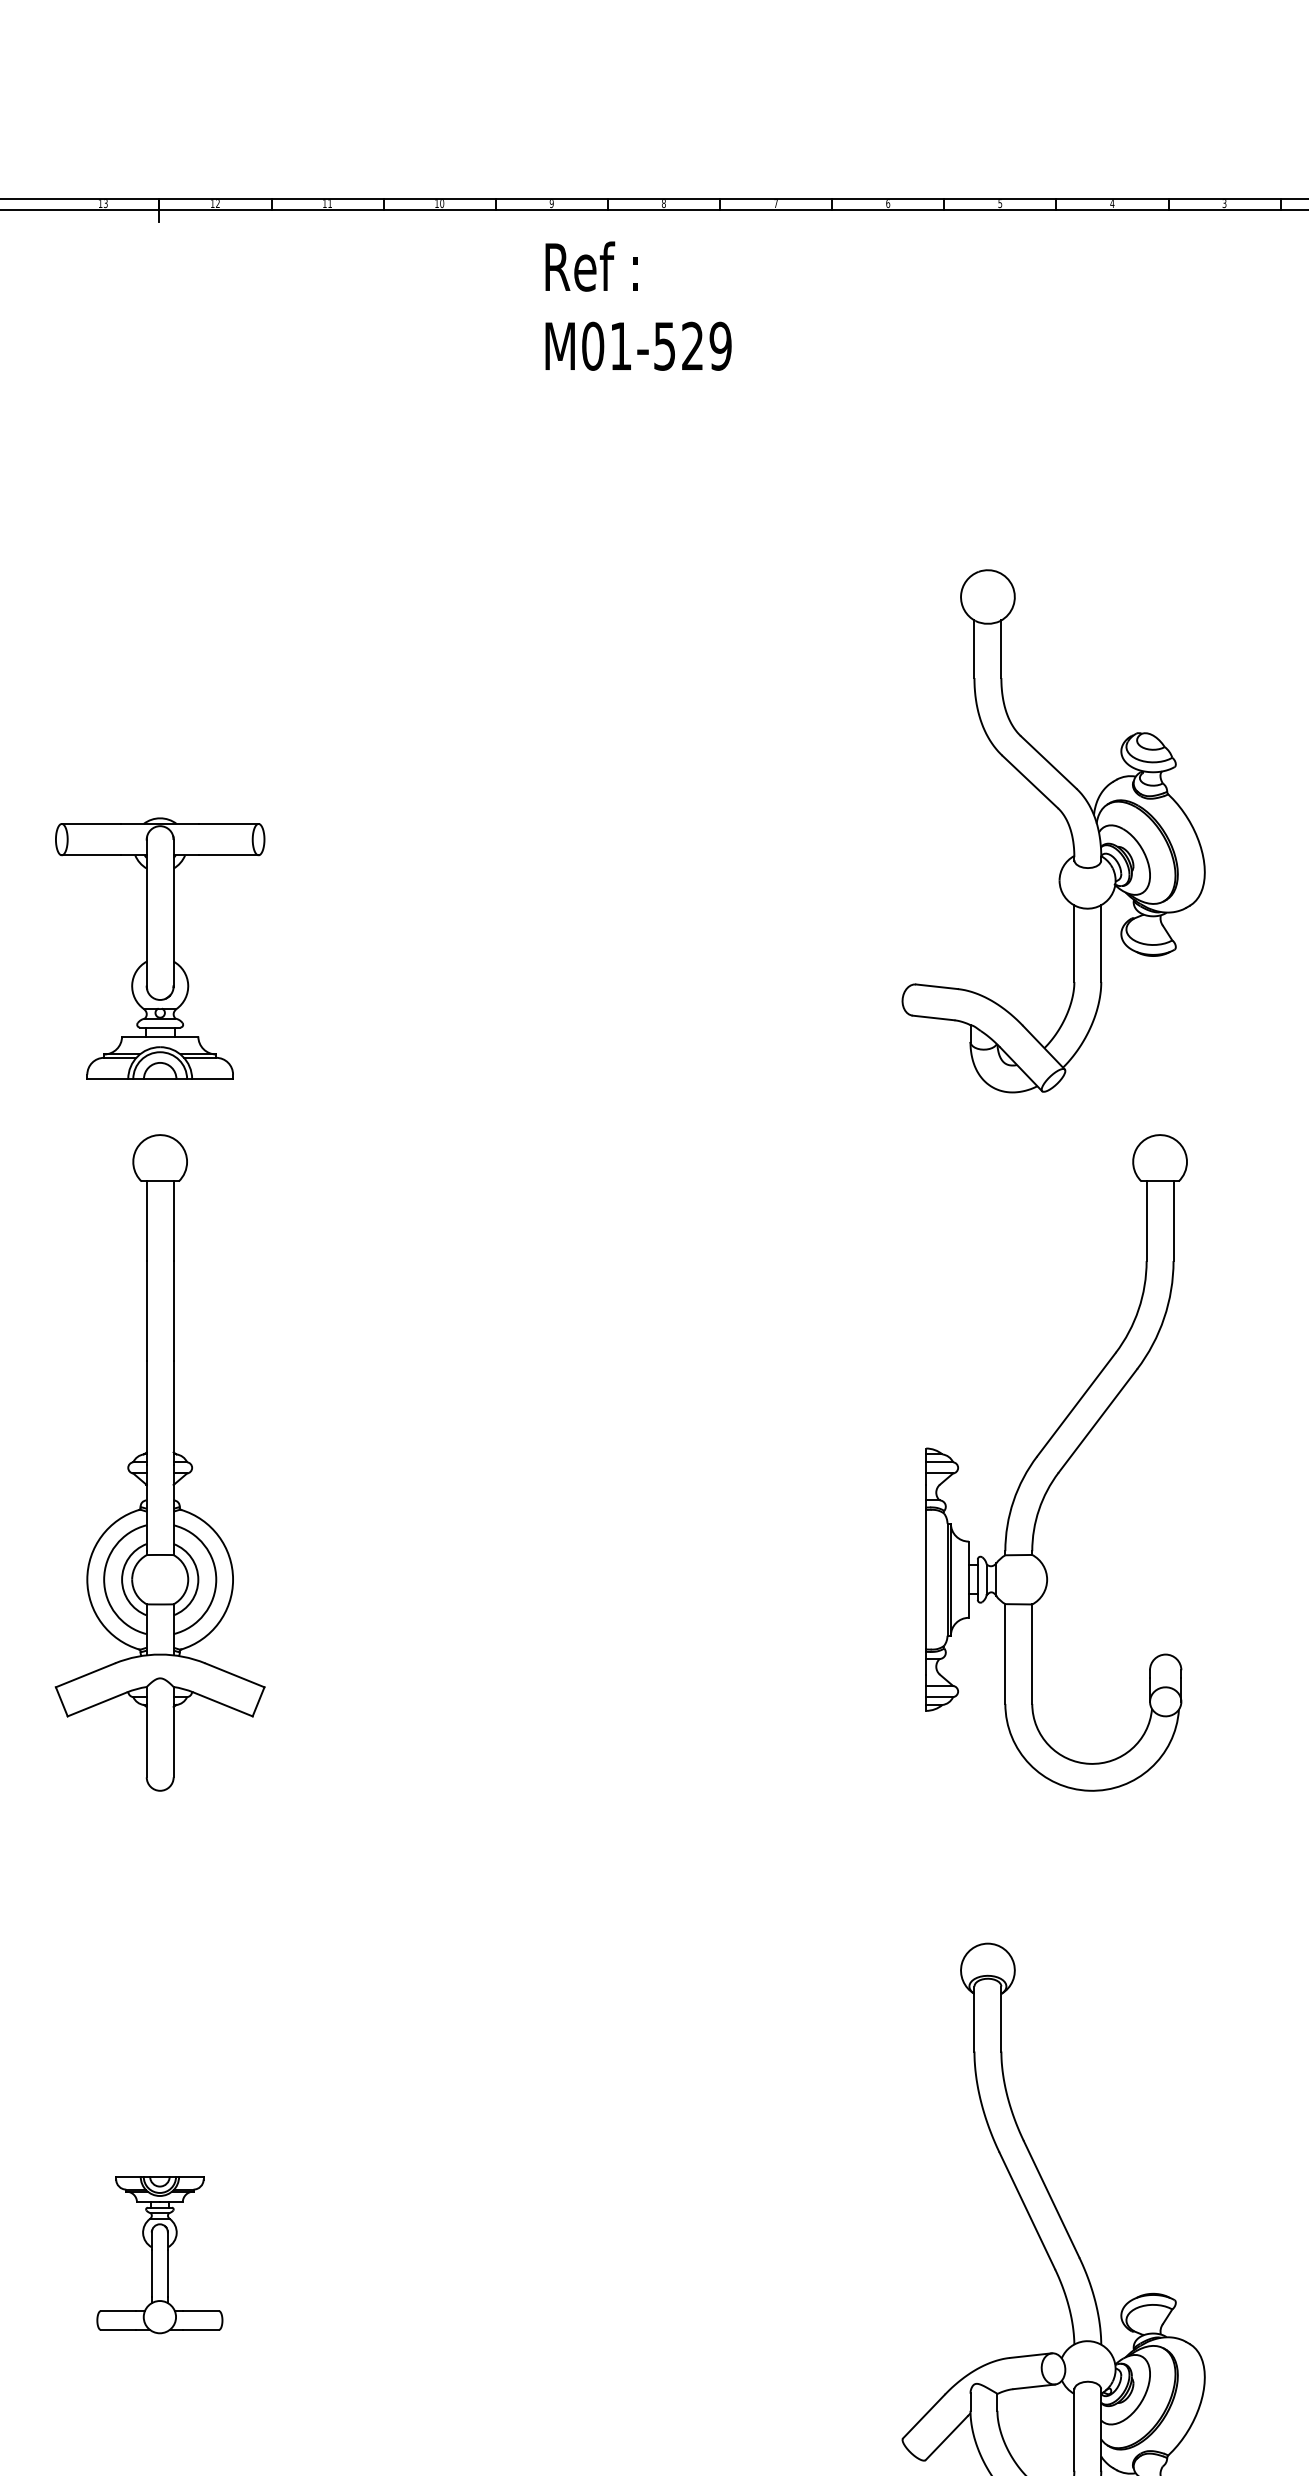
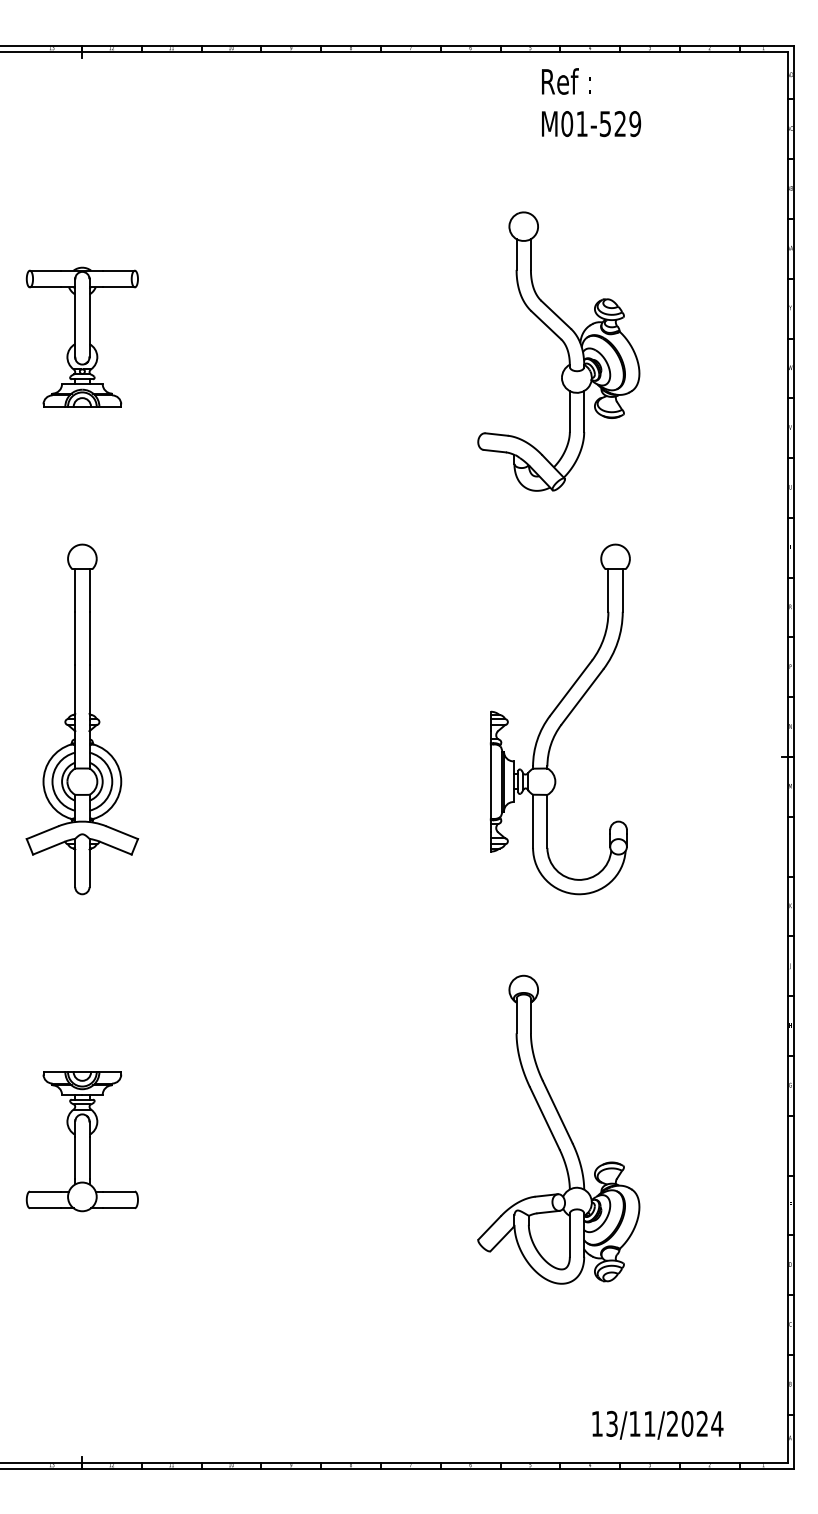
text: (638, 305) -> (591, 102), moved
part: (1066, 823) -> (565, 347), moved
part: (158, 947) -> (81, 336), moved
part: (158, 2254) -> (81, 1141), size x1.67

